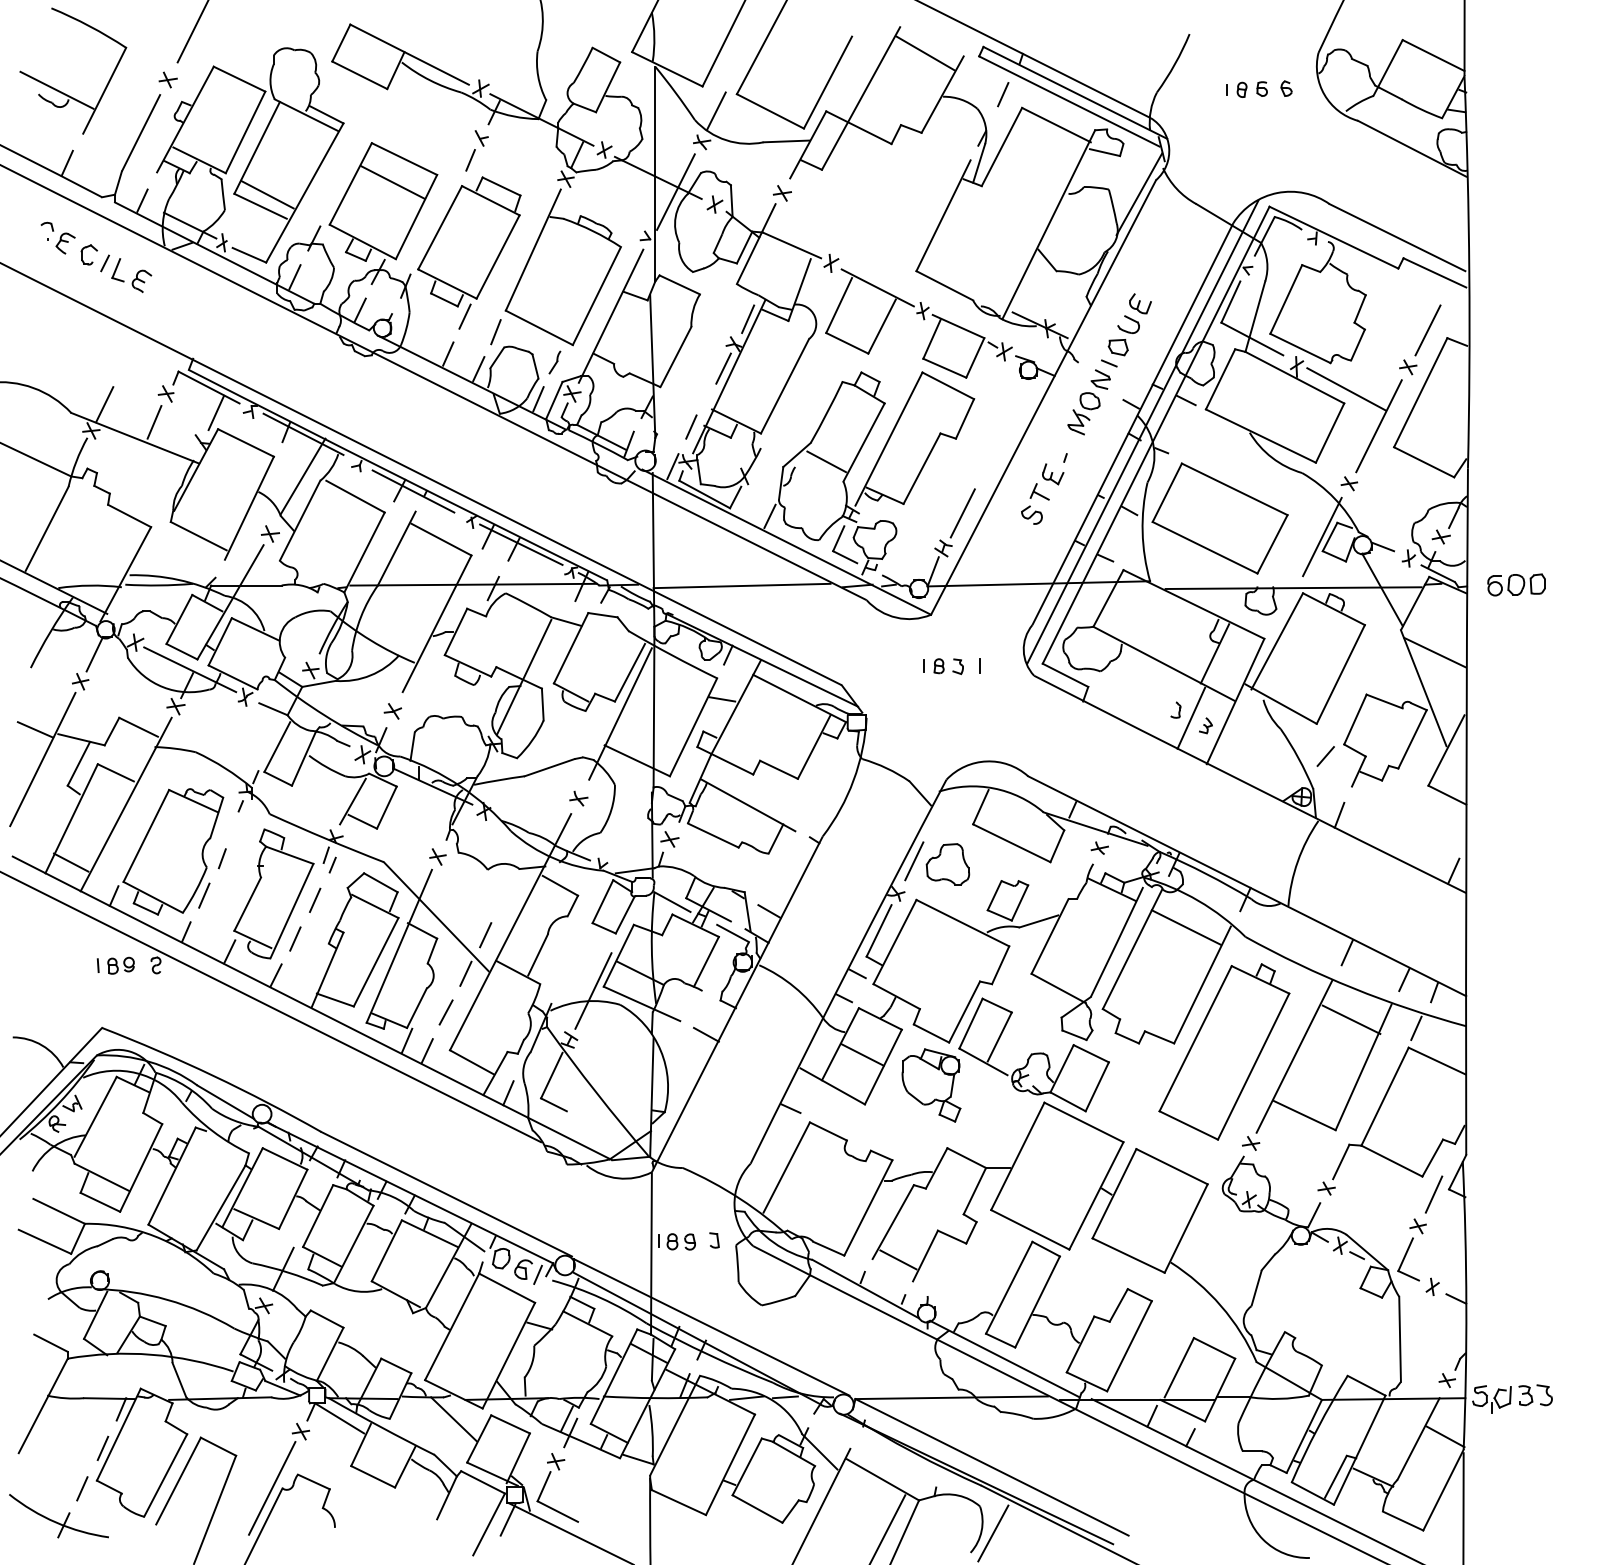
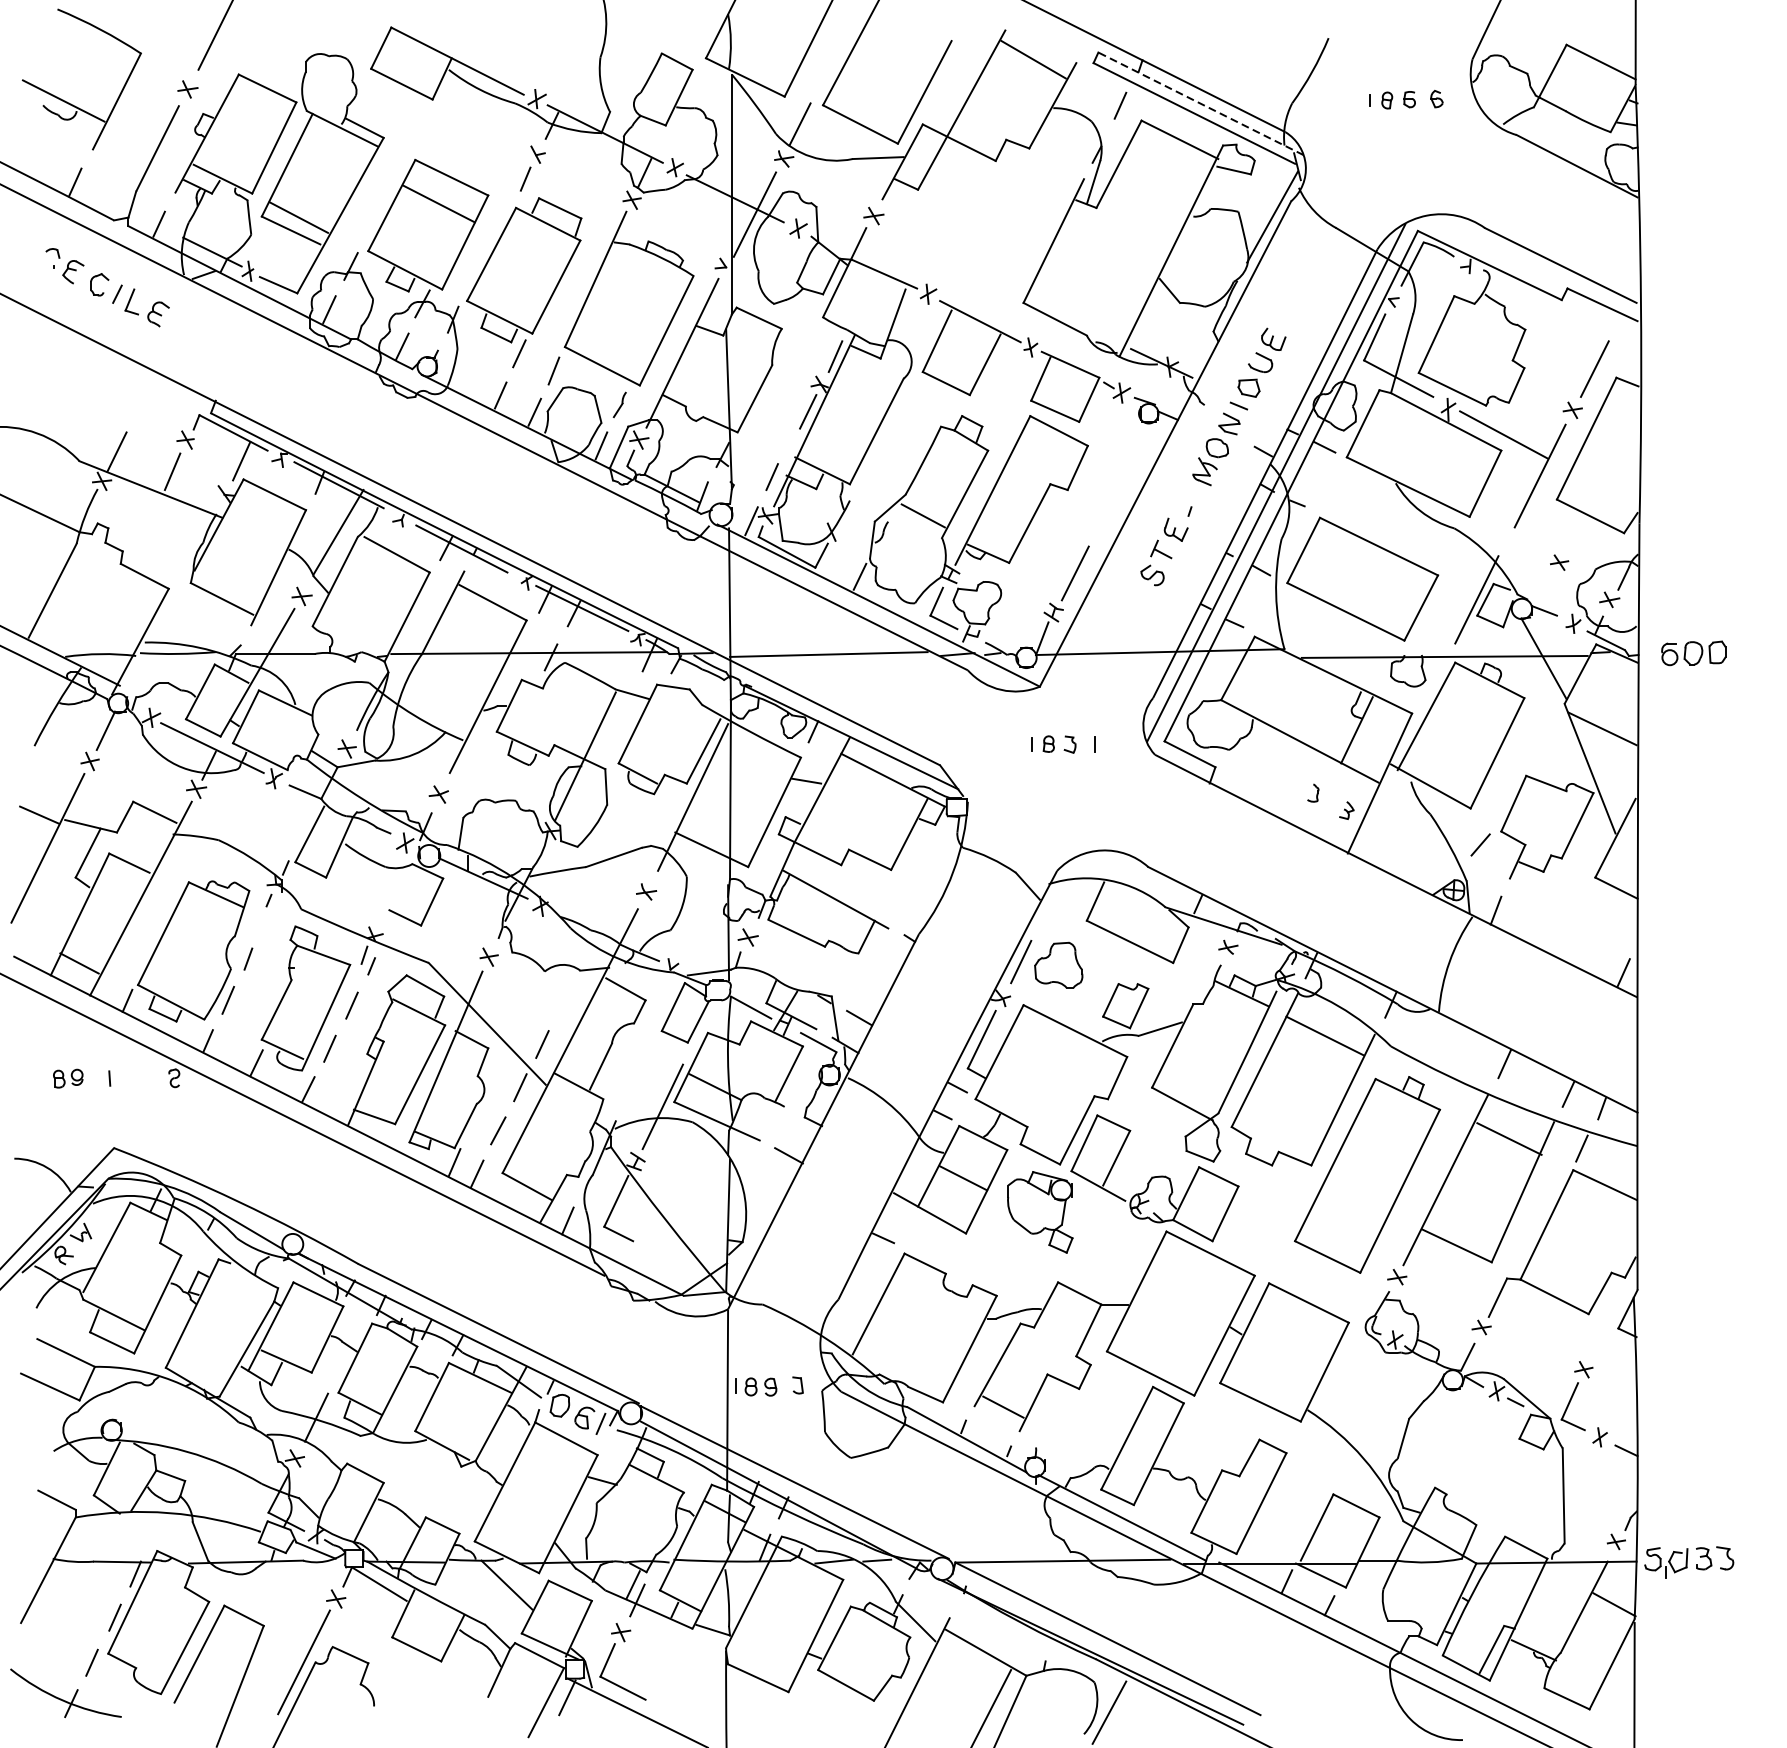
line: (1075, 92) -> (1201, 103), solid -> dashed
part: (1349, 483) -> (1559, 562), moved
line: (1191, 717) -> (1330, 801), removed
line: (352, 801) -> (393, 895), removed
part: (120, 965) -> (67, 1078), moved
line: (1433, 1194) -> (1600, 1334), removed

